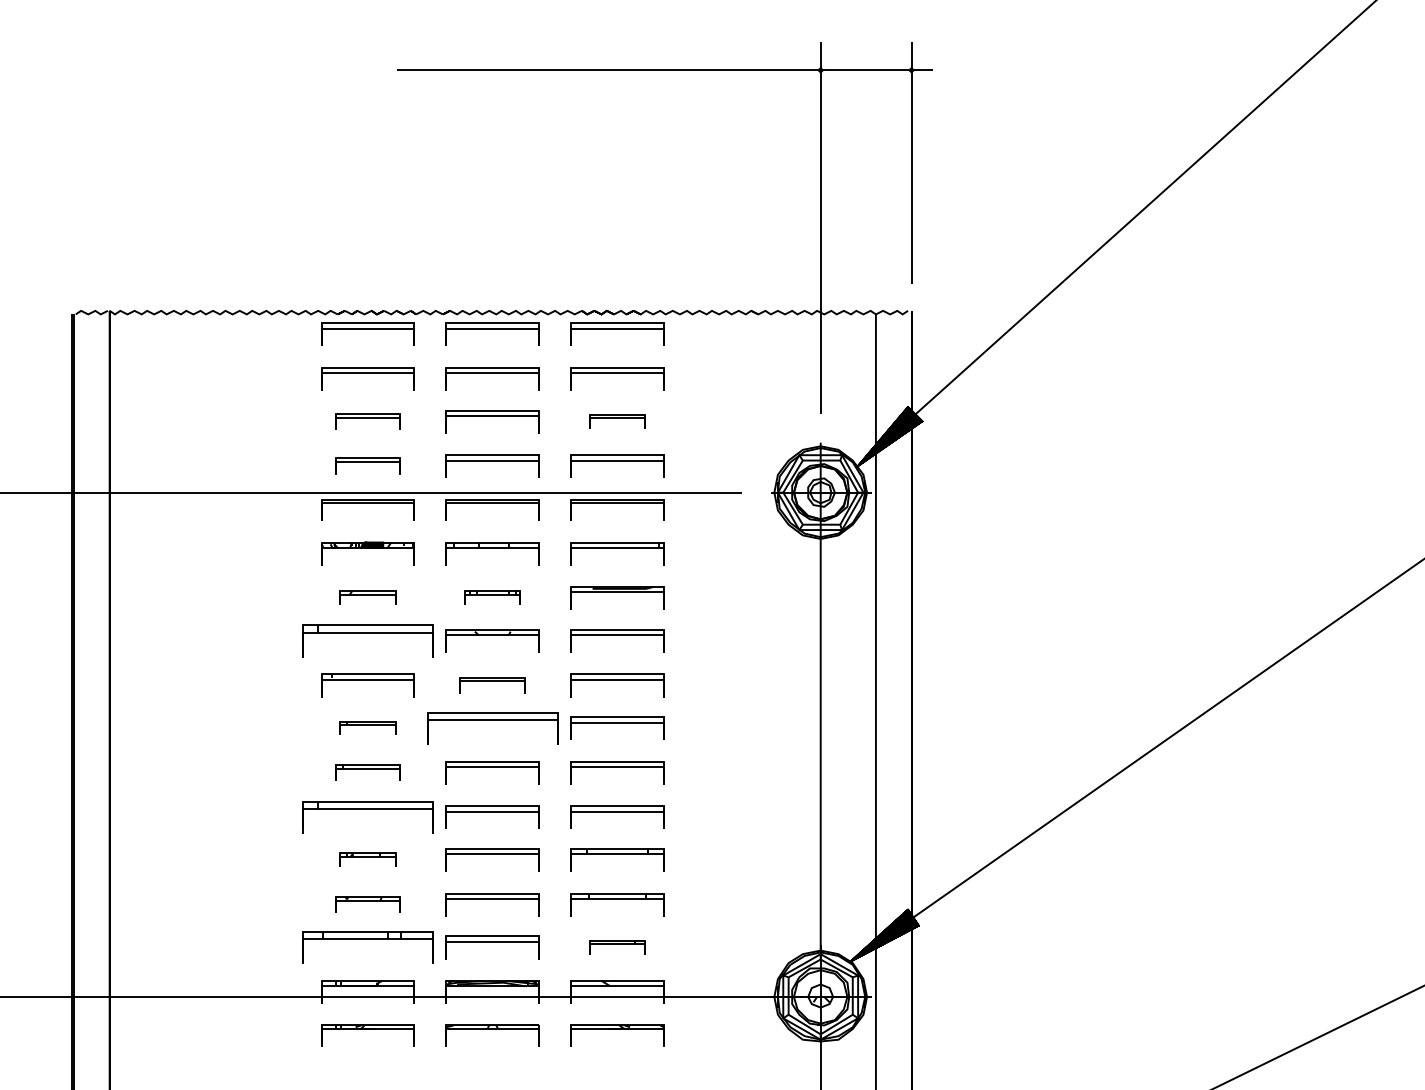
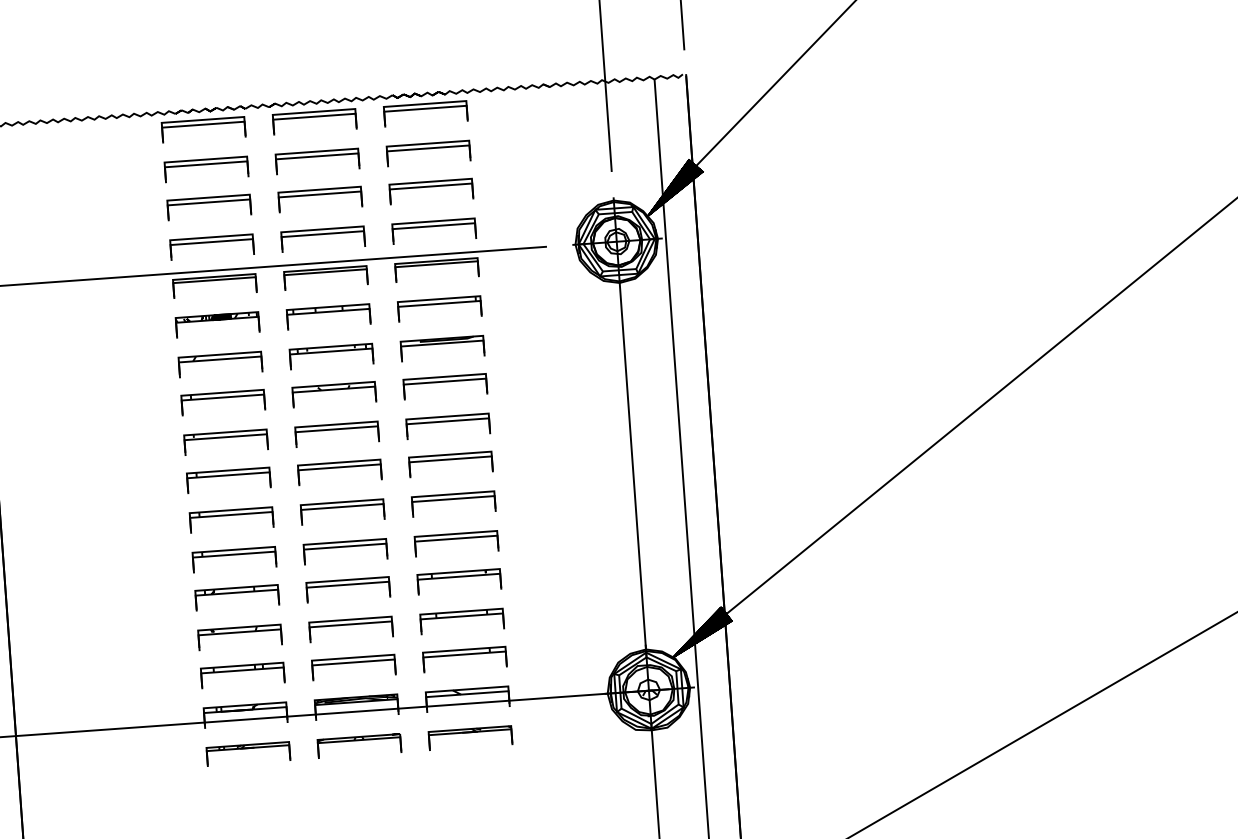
part: (367, 421) -> (208, 207), size x1.43
part: (617, 421) -> (431, 191), size x1.67
part: (367, 465) -> (211, 246), size x1.43
part: (367, 597) -> (220, 364), size x1.67
part: (492, 597) -> (331, 356), size x1.67
part: (367, 640) -> (222, 402), size x0.71
part: (492, 685) -> (336, 434), size x1.43
part: (367, 727) -> (228, 479), size x1.67
part: (492, 727) -> (339, 471), size x0.71
part: (367, 772) -> (231, 519), size x1.43
part: (367, 816) -> (233, 558), size x0.71
part: (367, 859) -> (236, 597), size x1.67
part: (367, 904) -> (239, 637), size x1.43
part: (367, 947) -> (242, 675), size x0.71
part: (617, 947) -> (464, 659), size x1.67

